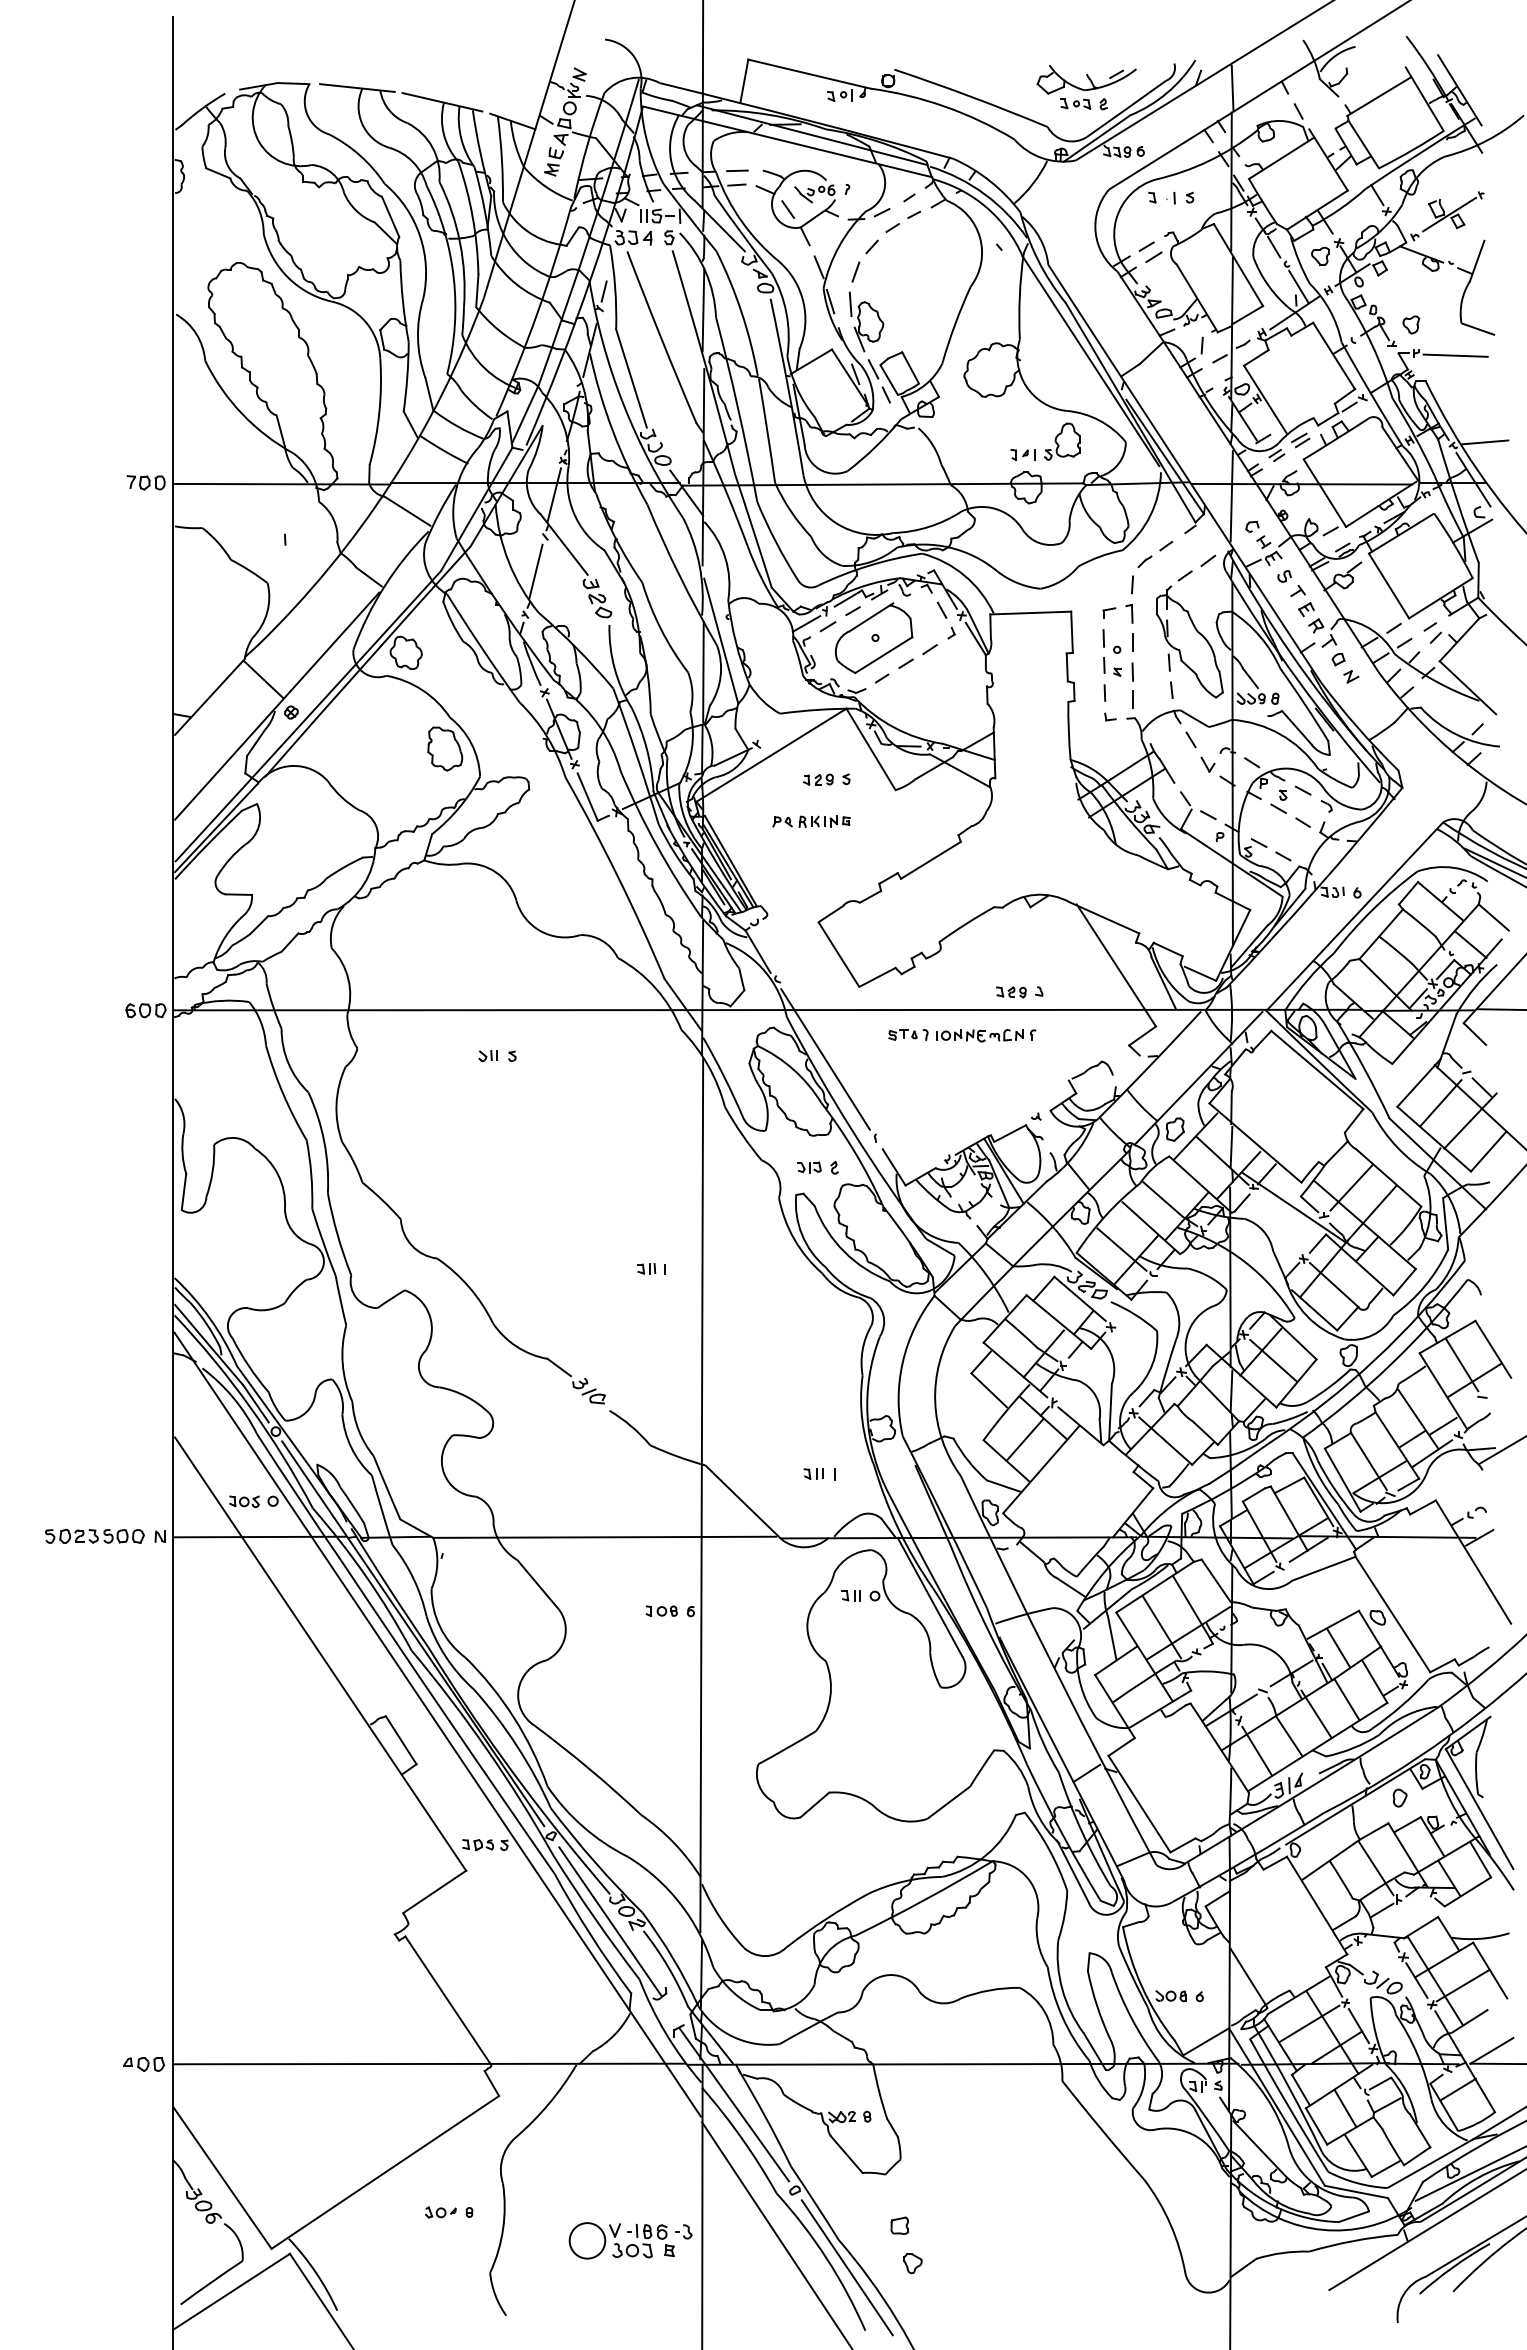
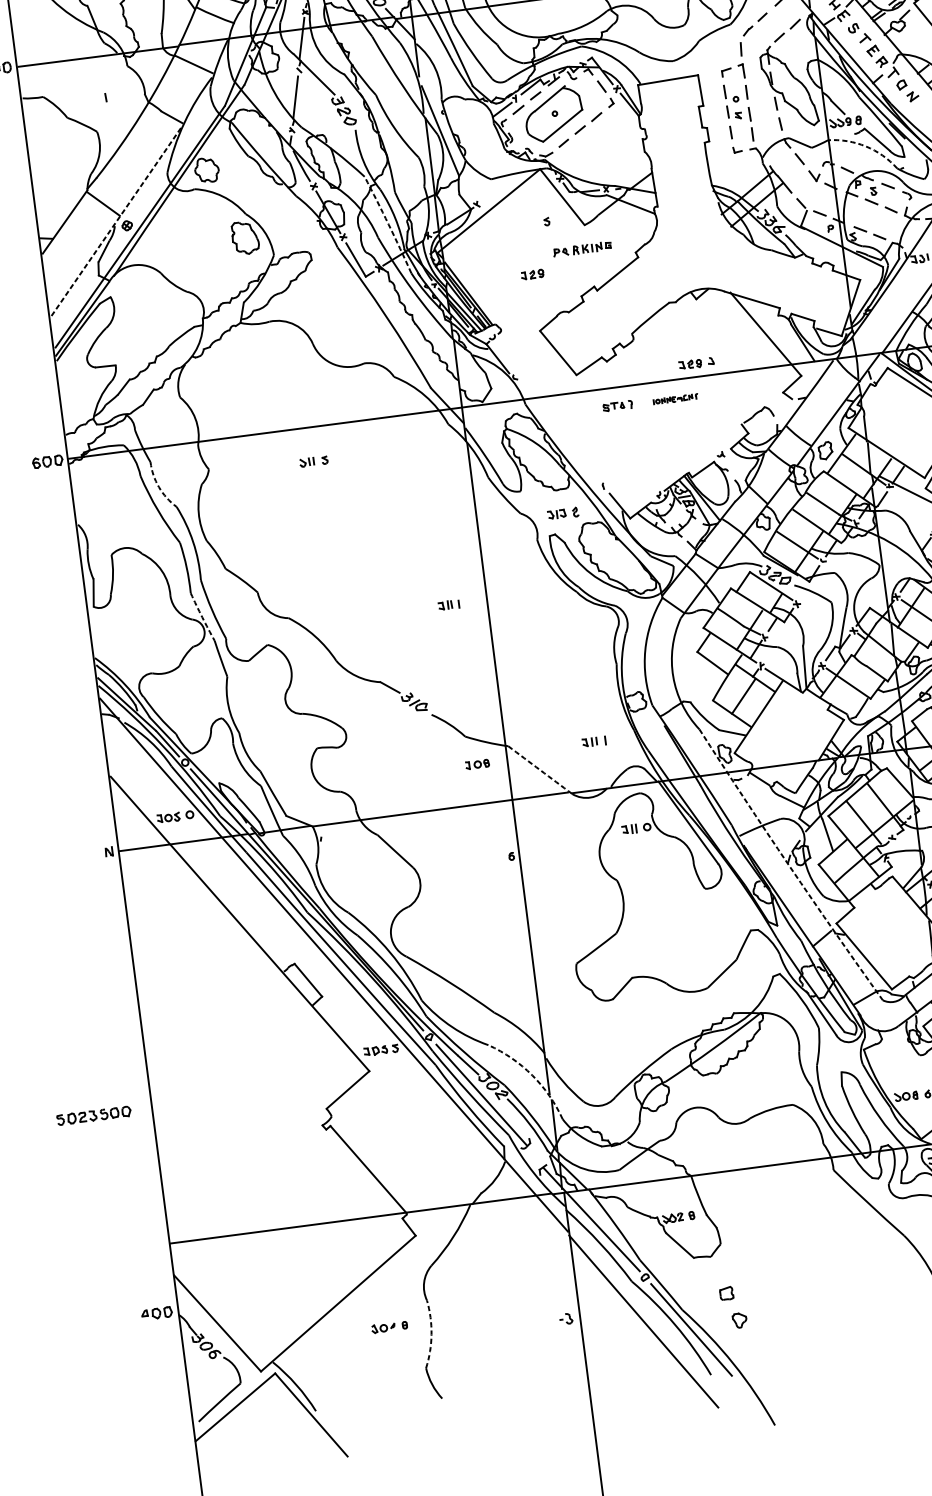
line: (277, 706) -> (116, 222), solid -> dashed
arc: (1280, 734) -> (865, 146), solid -> dashed
arc: (636, 756) -> (388, 225), solid -> dashed
part: (818, 779) -> (532, 274), moved
part: (811, 821) -> (582, 249), moved
part: (986, 1035) -> (676, 398), size x0.6
line: (825, 1059) -> (558, 432), removed
arc: (288, 1063) -> (159, 487), solid -> dashed
arc: (323, 1242) -> (202, 617), solid -> dashed
arc: (743, 1502) -> (540, 770), solid -> dashed
part: (94, 1535) -> (93, 1115), moved
part: (661, 1610) -> (477, 763), moved
arc: (1056, 1671) -> (789, 865), solid -> dashed
arc: (680, 1904) -> (532, 1075), solid -> dashed
part: (143, 2064) -> (156, 1313), moved
arc: (503, 2229) -> (431, 1334), solid -> dashed
part: (621, 2240) -> (520, 1331), removed

